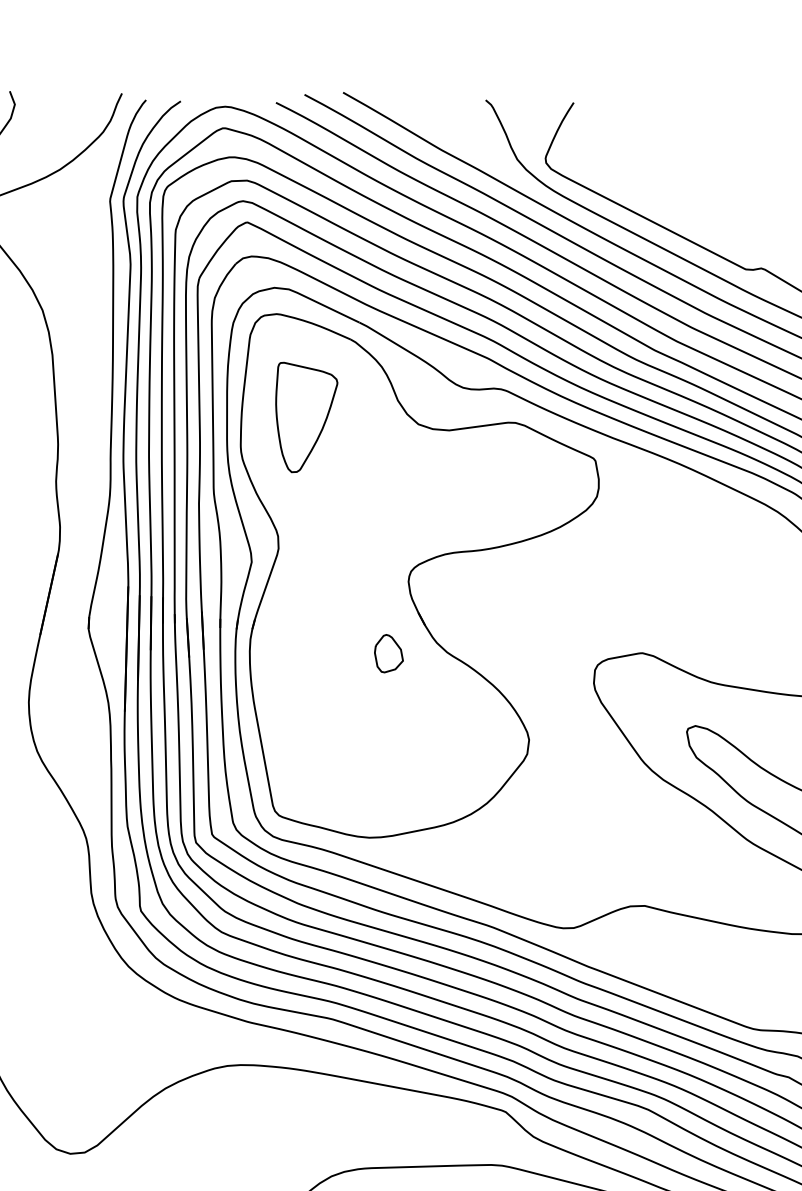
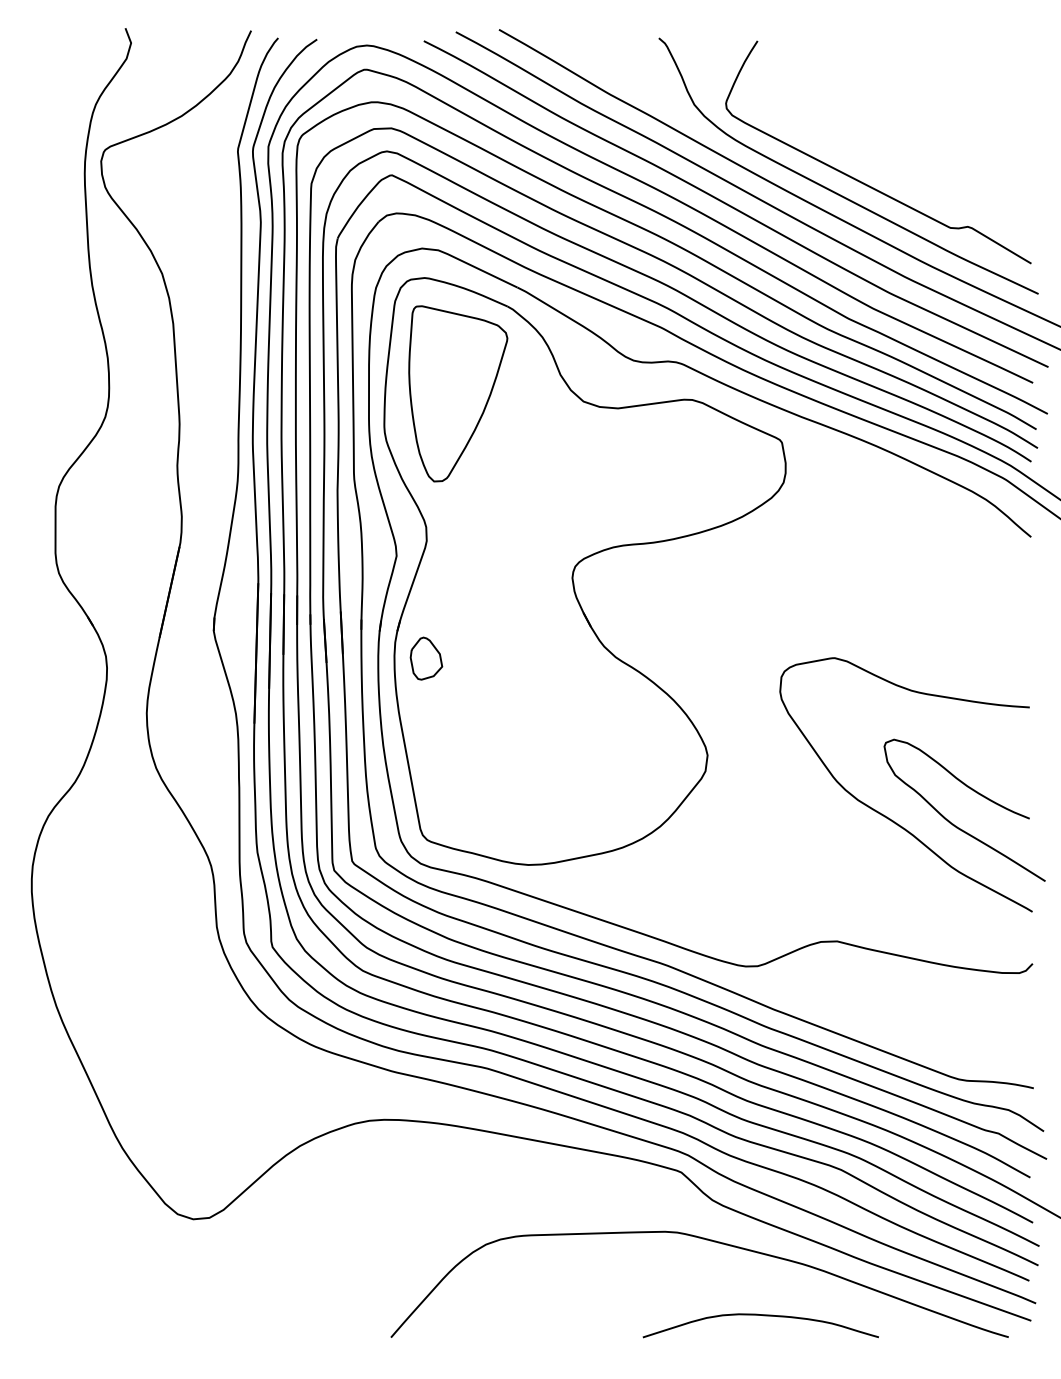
part: (306, 417) -> (458, 393), size x1.43
part: (389, 653) -> (426, 658), moved

